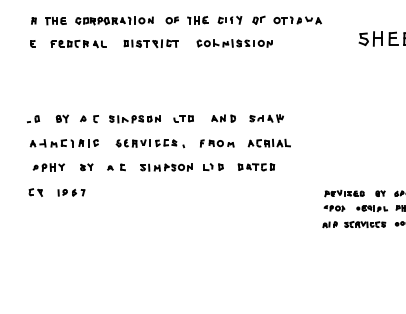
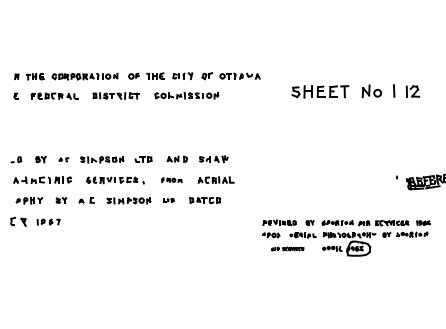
part: (89, 118) -> (63, 159), size x0.6
part: (216, 142) -> (171, 179), size x0.7
part: (213, 167) -> (168, 200), size x0.6
part: (35, 192) -> (18, 221), size x1.4
part: (353, 223) -> (287, 248), size x0.6

